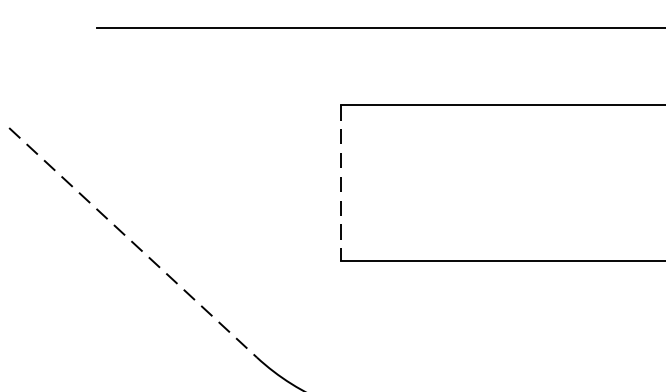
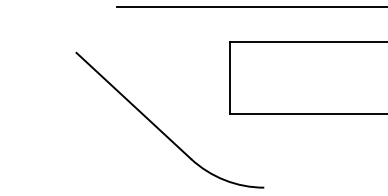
line: (340, 183) -> (229, 78), dashed -> solid
line: (134, 243) -> (134, 106), dashed -> solid

